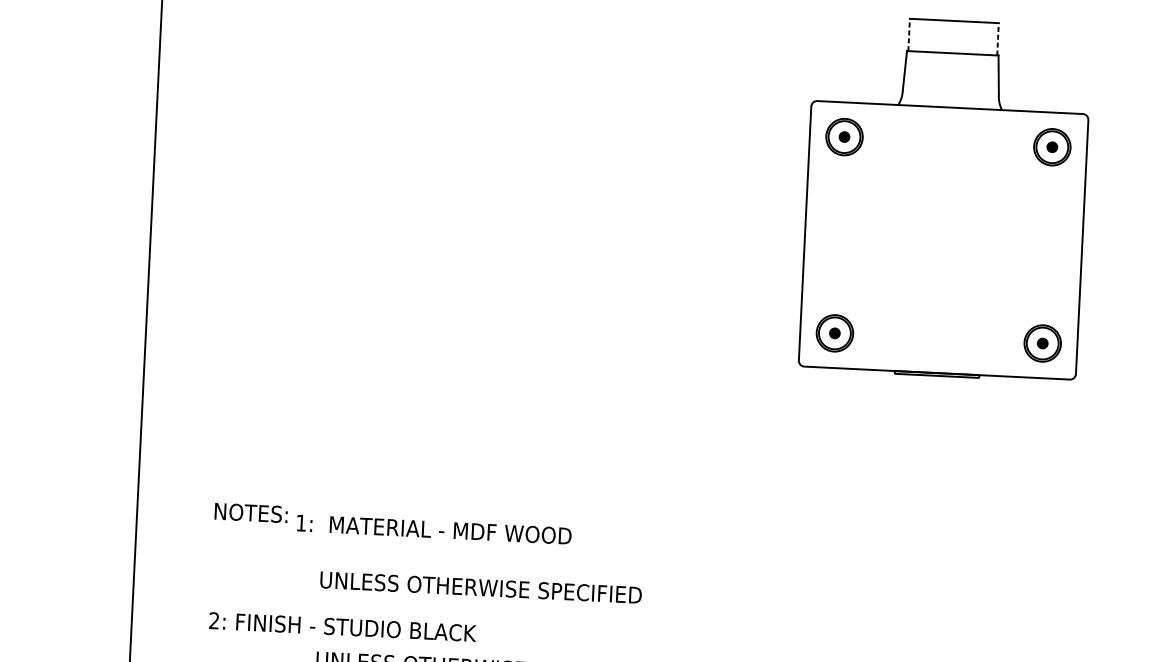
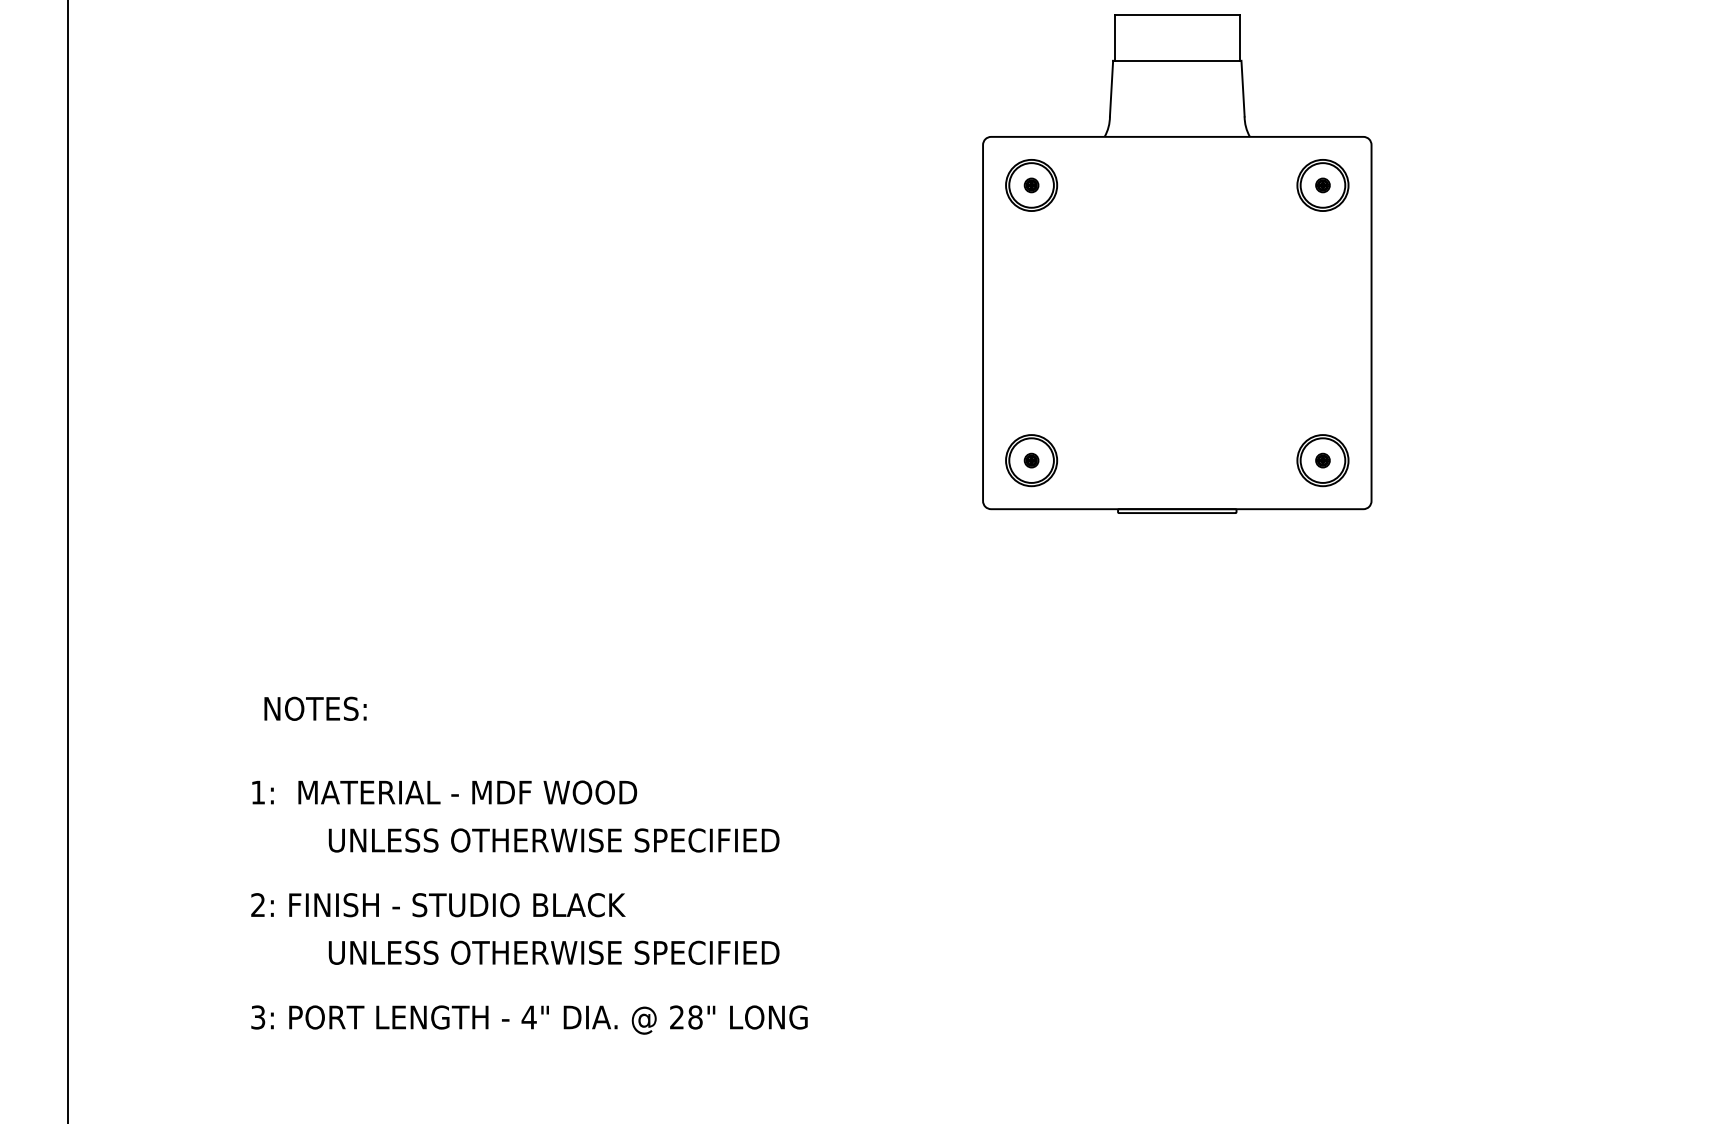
line: (908, 35) -> (1114, 38), dashed -> solid
line: (997, 39) -> (1239, 38), dashed -> solid
text: (251, 512) -> (315, 708), moved
text: (434, 529) -> (444, 792), moved
text: (342, 627) -> (438, 905), moved

